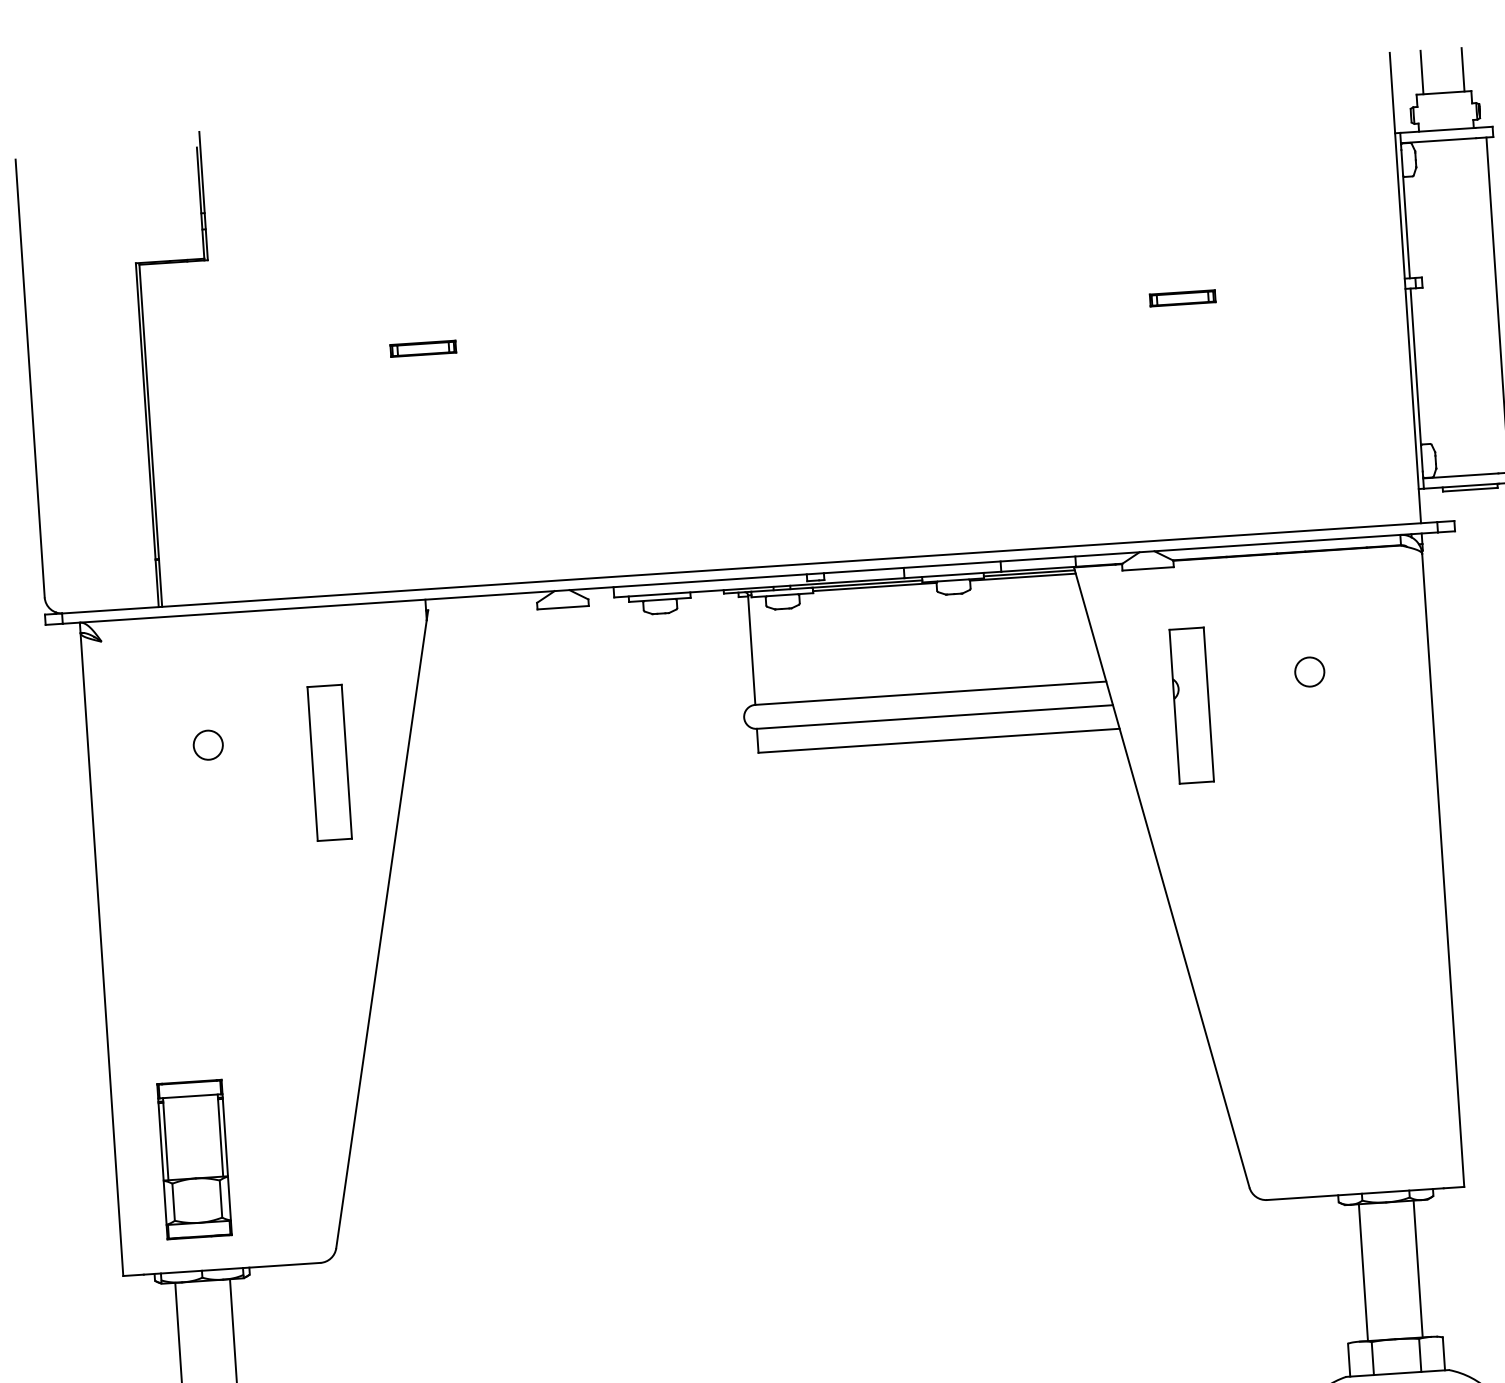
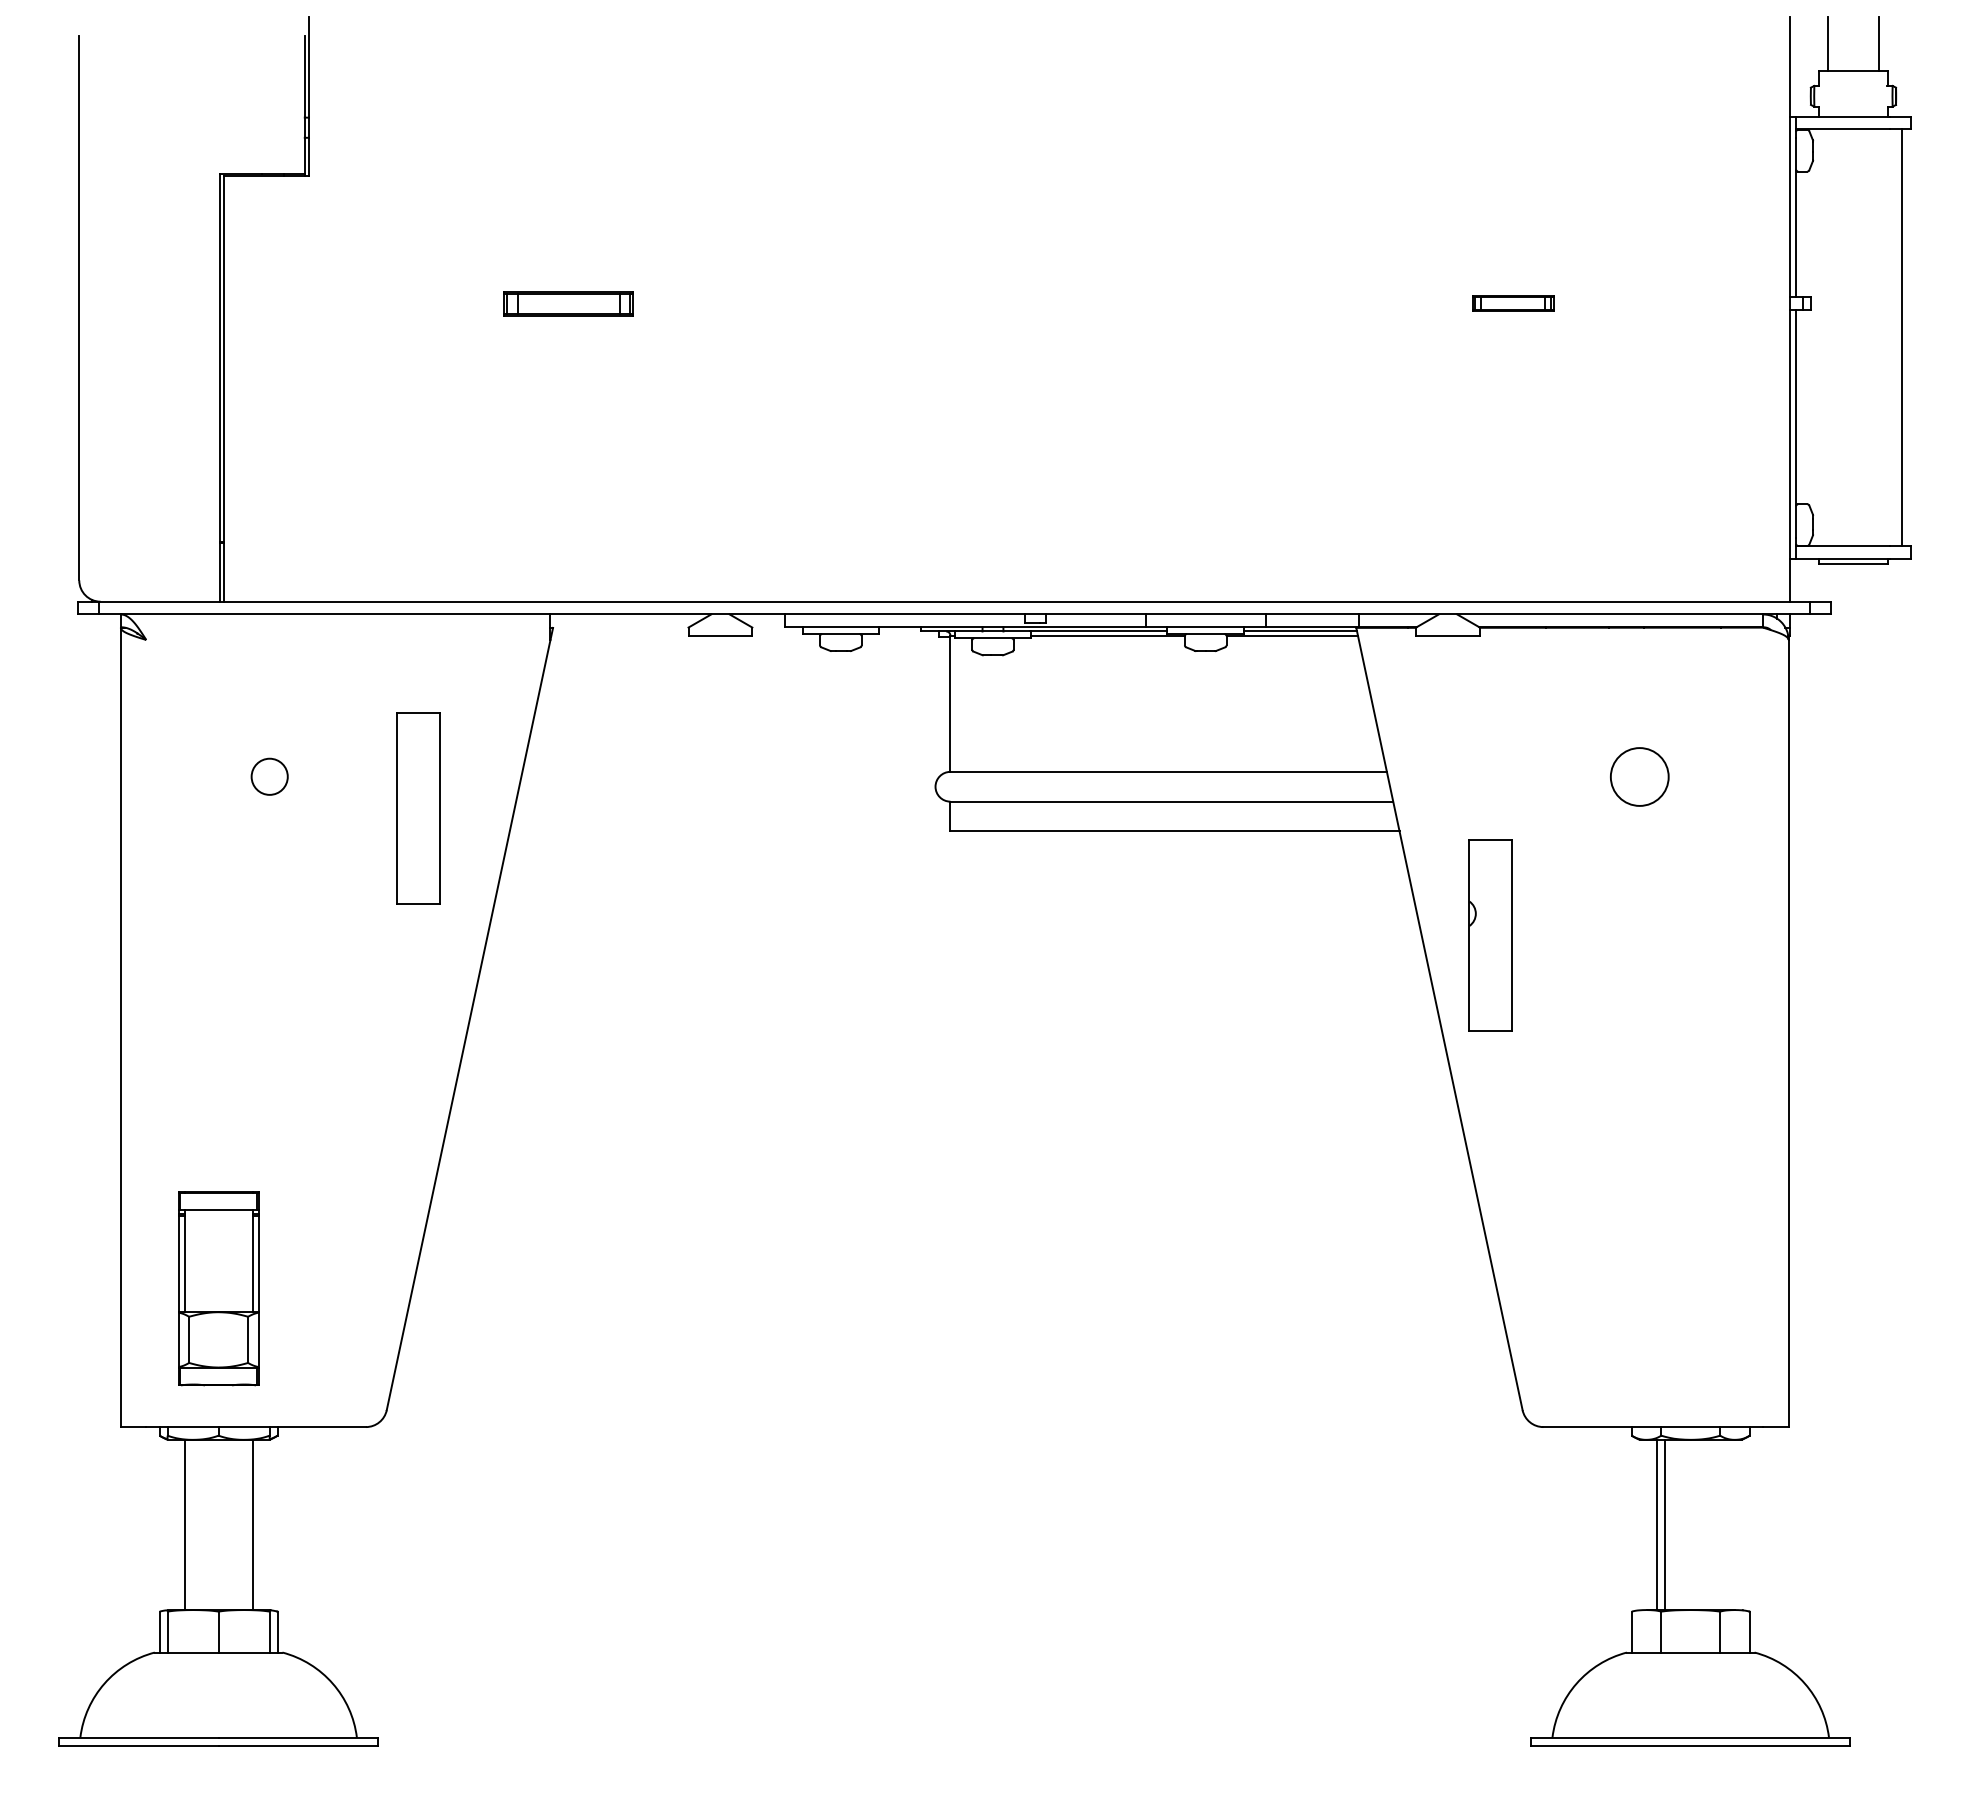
part: (423, 348) -> (568, 303), size x1.6
circle: (1309, 671) -> (1639, 776), size x1.6
part: (1191, 705) -> (1490, 935), moved
line: (1417, 1268) -> (1664, 1524), moved

